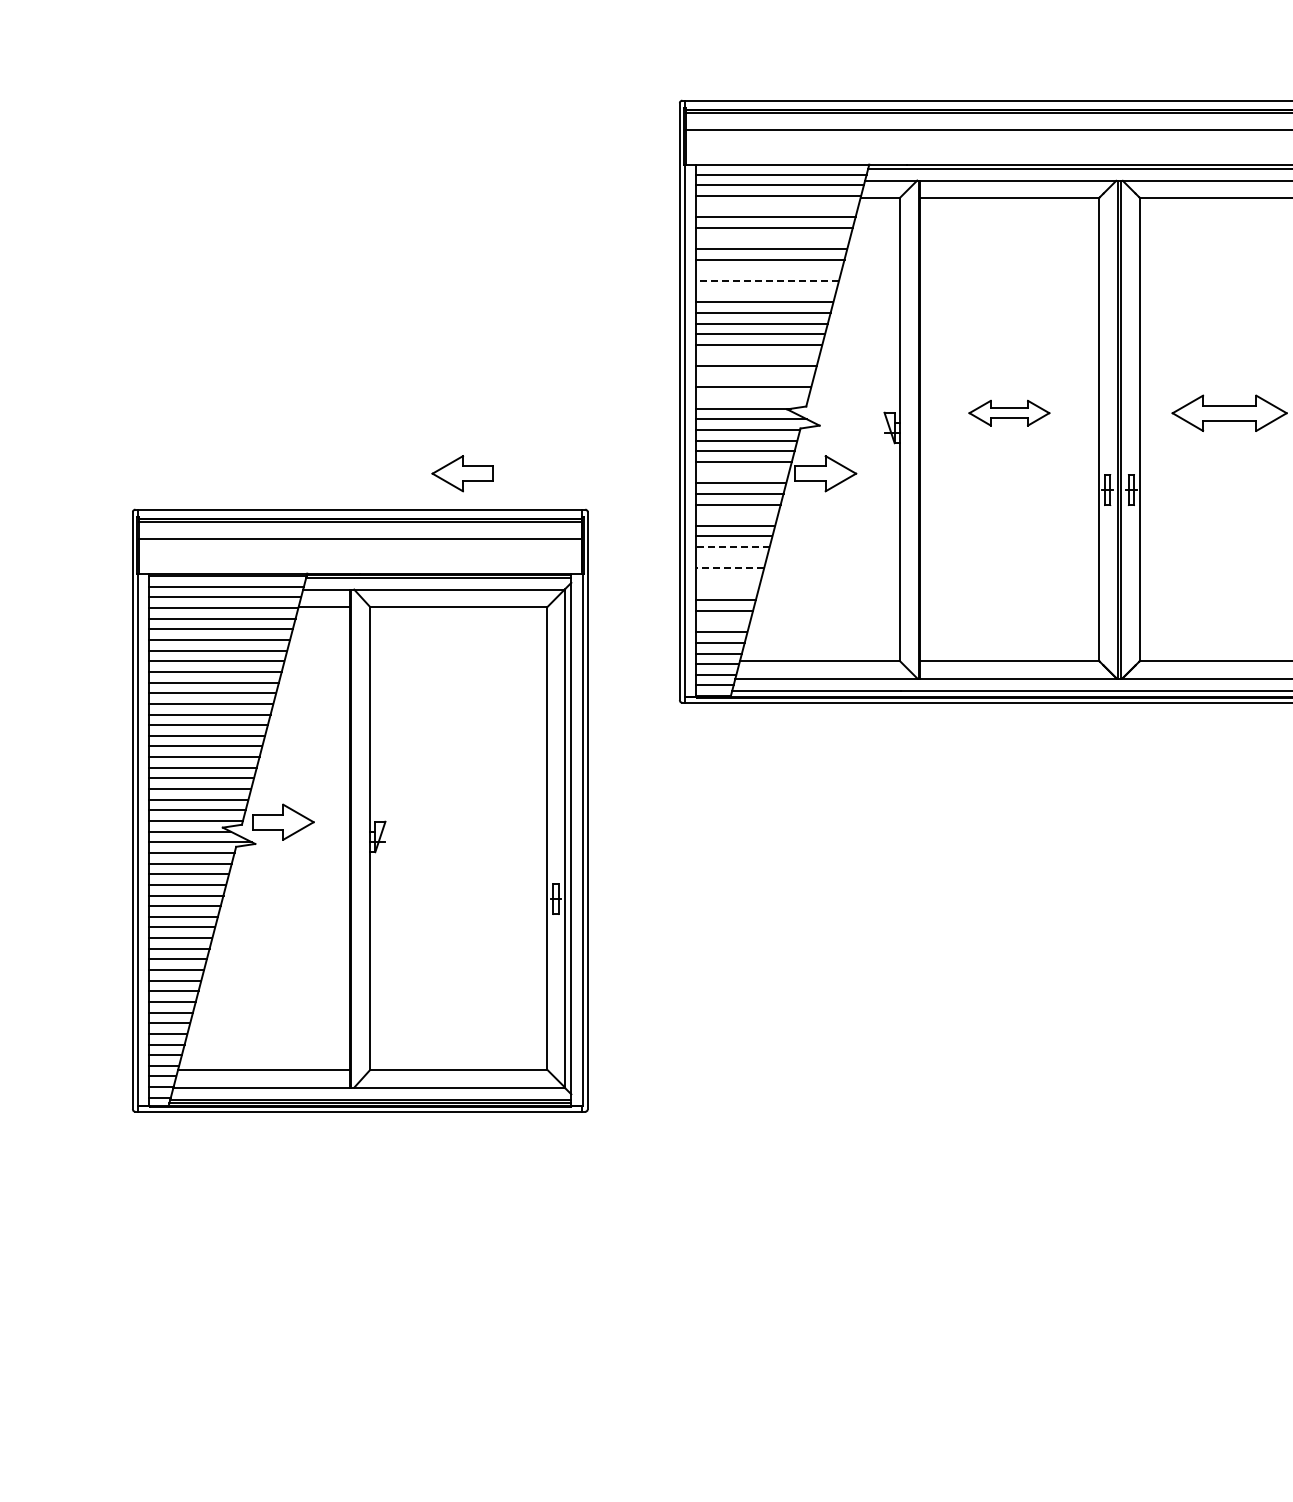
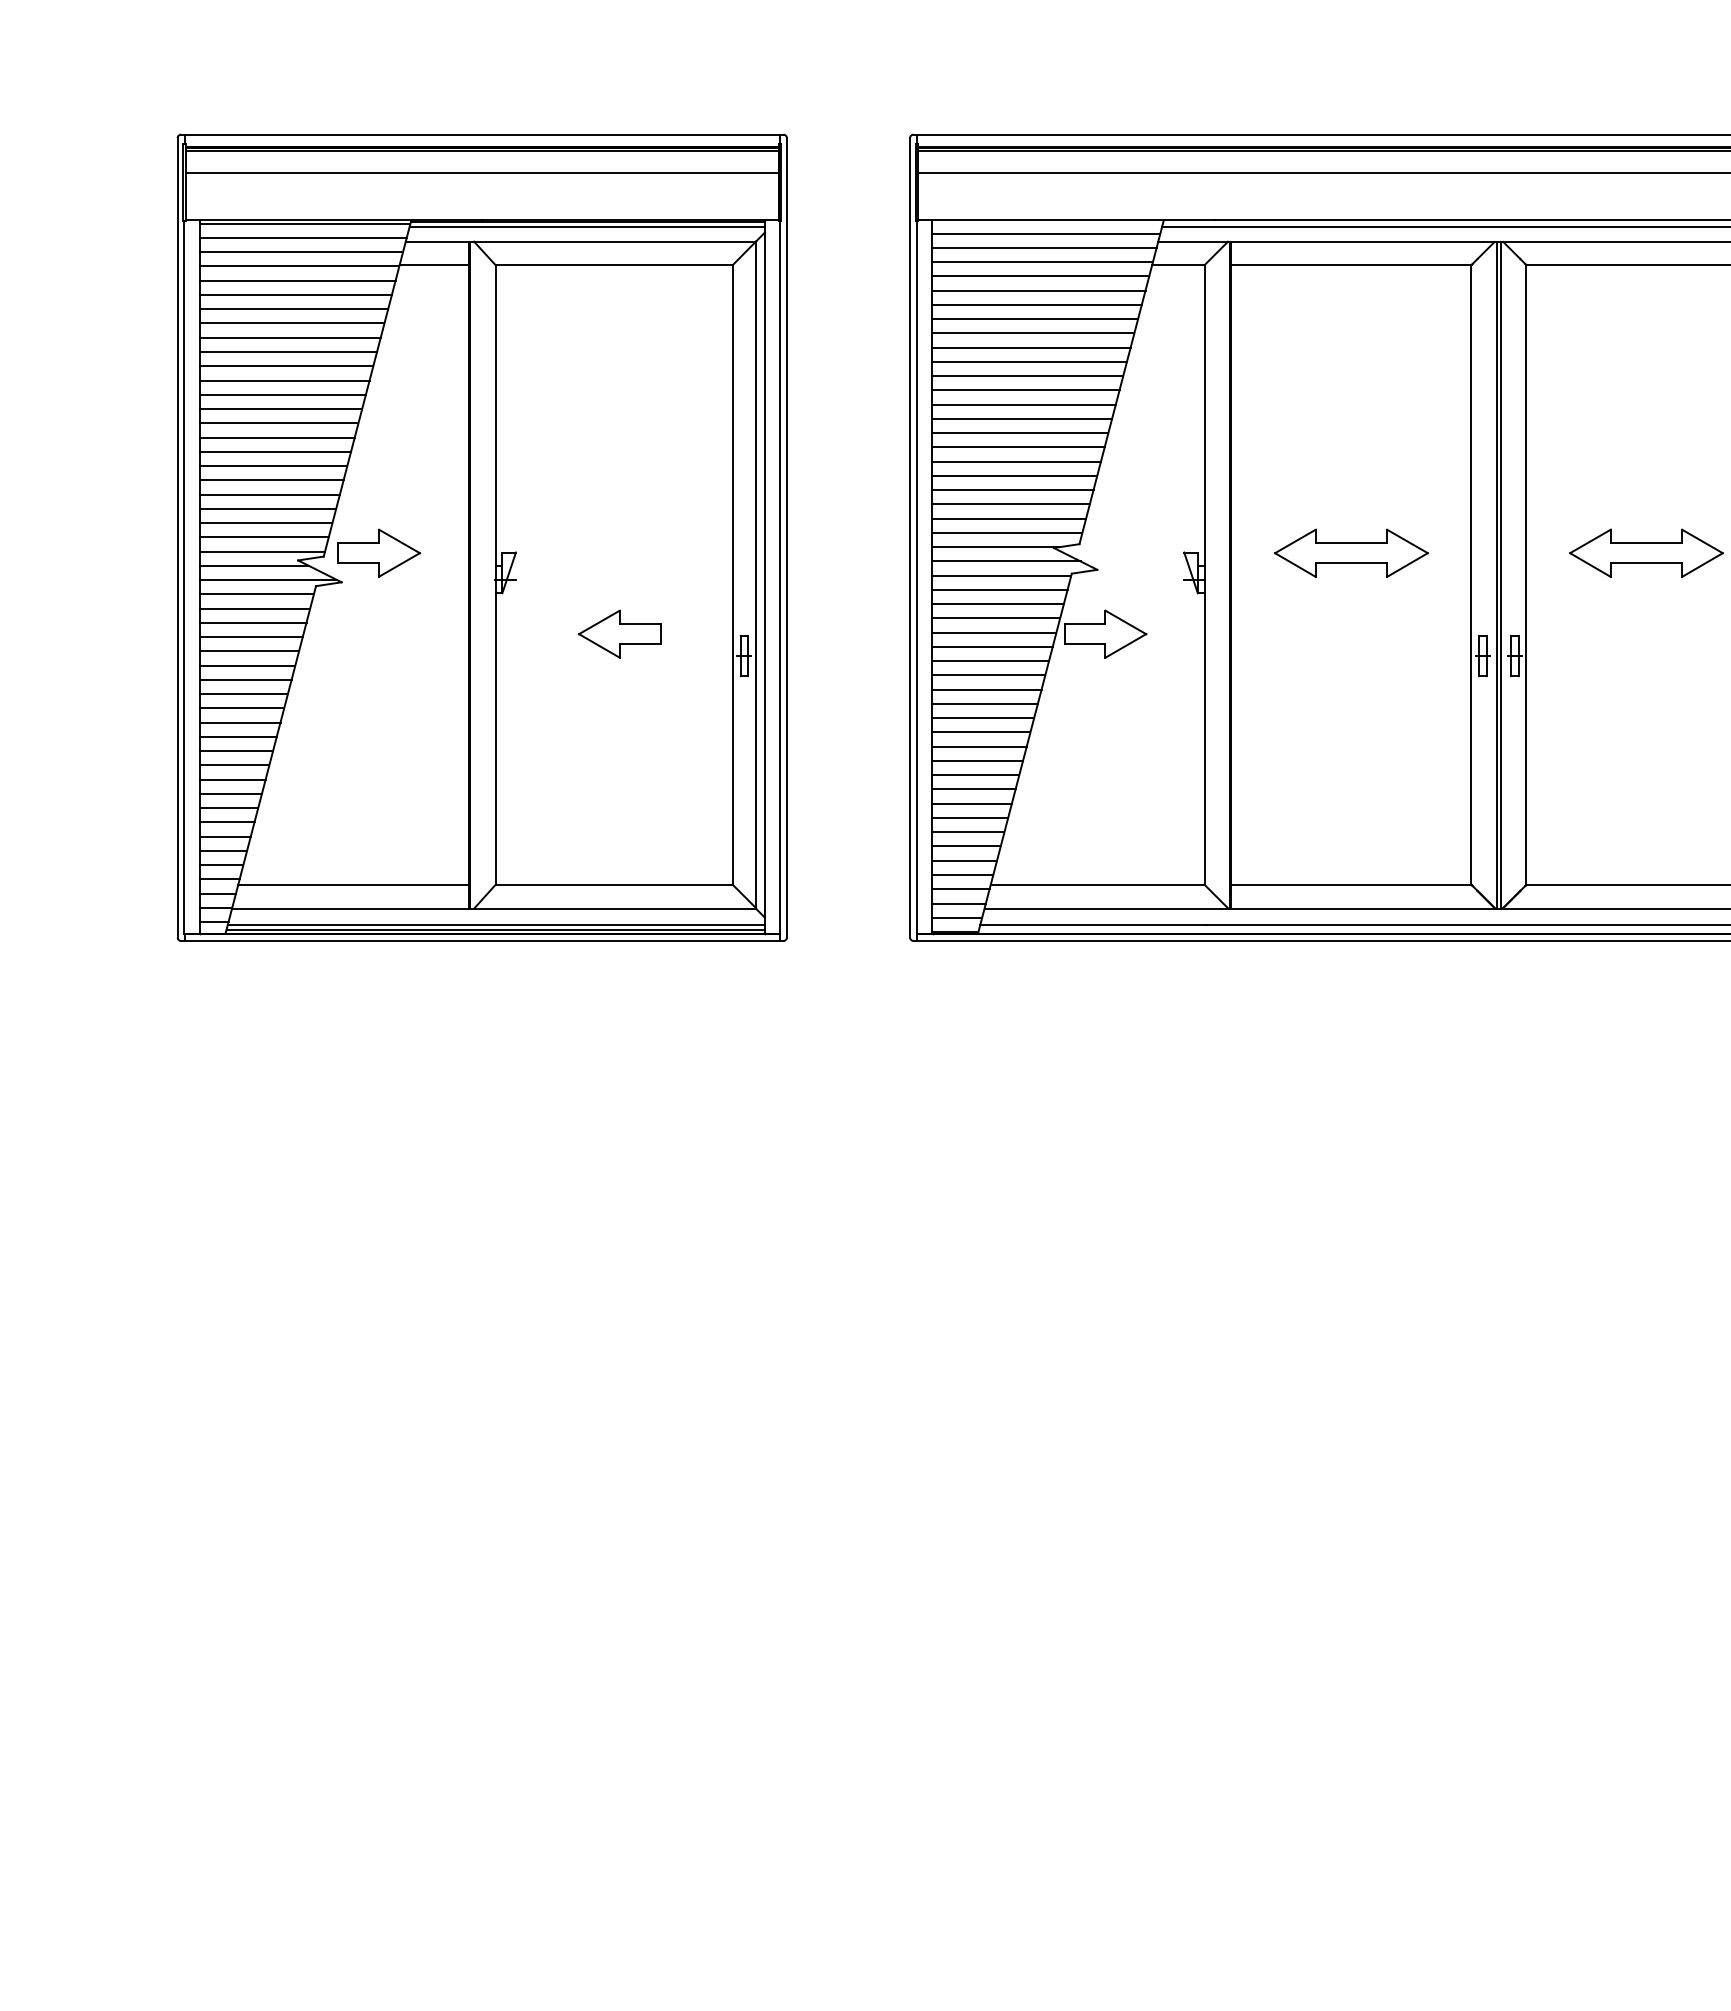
line: (777, 206) -> (1040, 276), added
line: (773, 238) -> (1035, 319), added
line: (768, 270) -> (1028, 362), added
line: (767, 280) -> (1027, 375), dashed -> solid
line: (766, 291) -> (1026, 390), added
line: (757, 355) -> (1014, 475), added
line: (755, 376) -> (1011, 504), added
line: (752, 398) -> (1007, 533), added
part: (1009, 412) -> (1351, 552), size x1.43
line: (742, 472) -> (994, 632), added
line: (737, 515) -> (987, 690), added
line: (732, 547) -> (980, 732), dashed -> solid
line: (731, 557) -> (979, 746), added
line: (730, 568) -> (977, 761), dashed -> solid
line: (728, 579) -> (975, 775), added
line: (727, 589) -> (973, 789), added
line: (723, 621) -> (968, 832), added
part: (360, 810) -> (482, 537), moved

